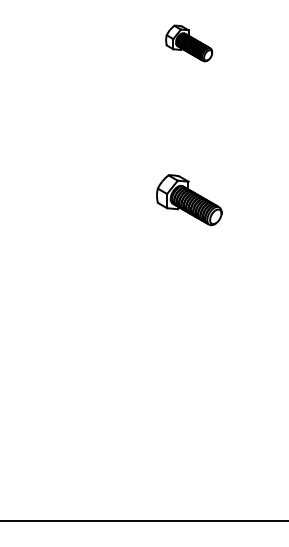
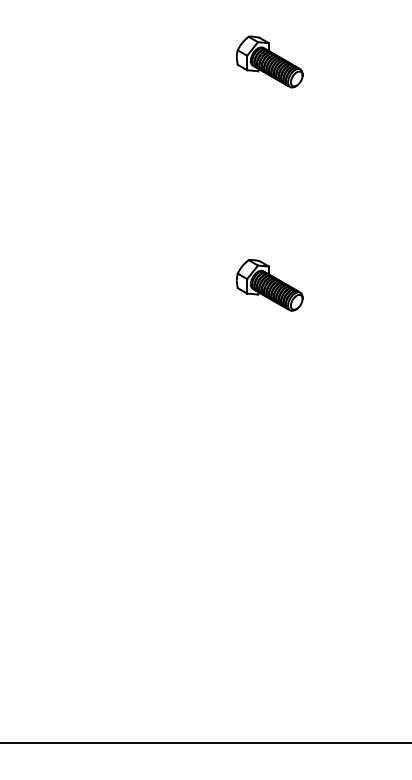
part: (188, 199) -> (268, 284), size x0.71

